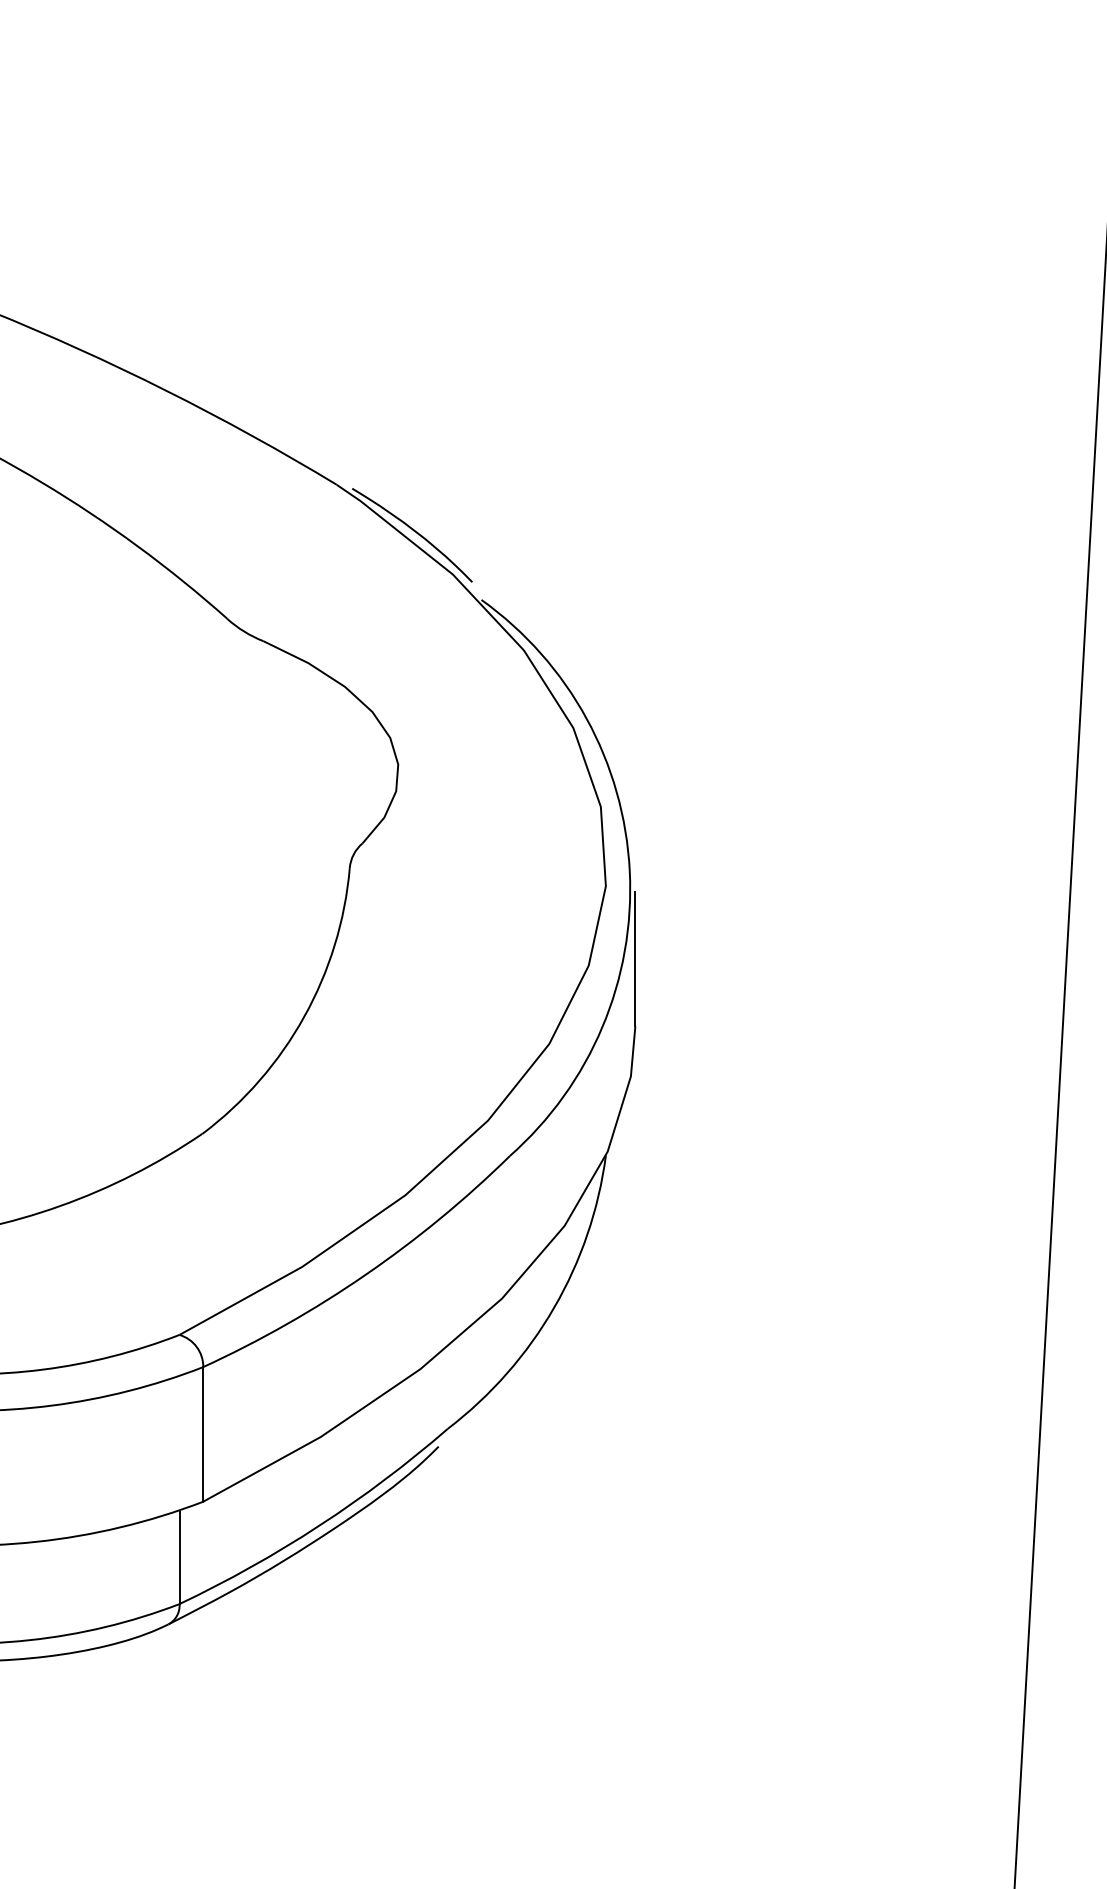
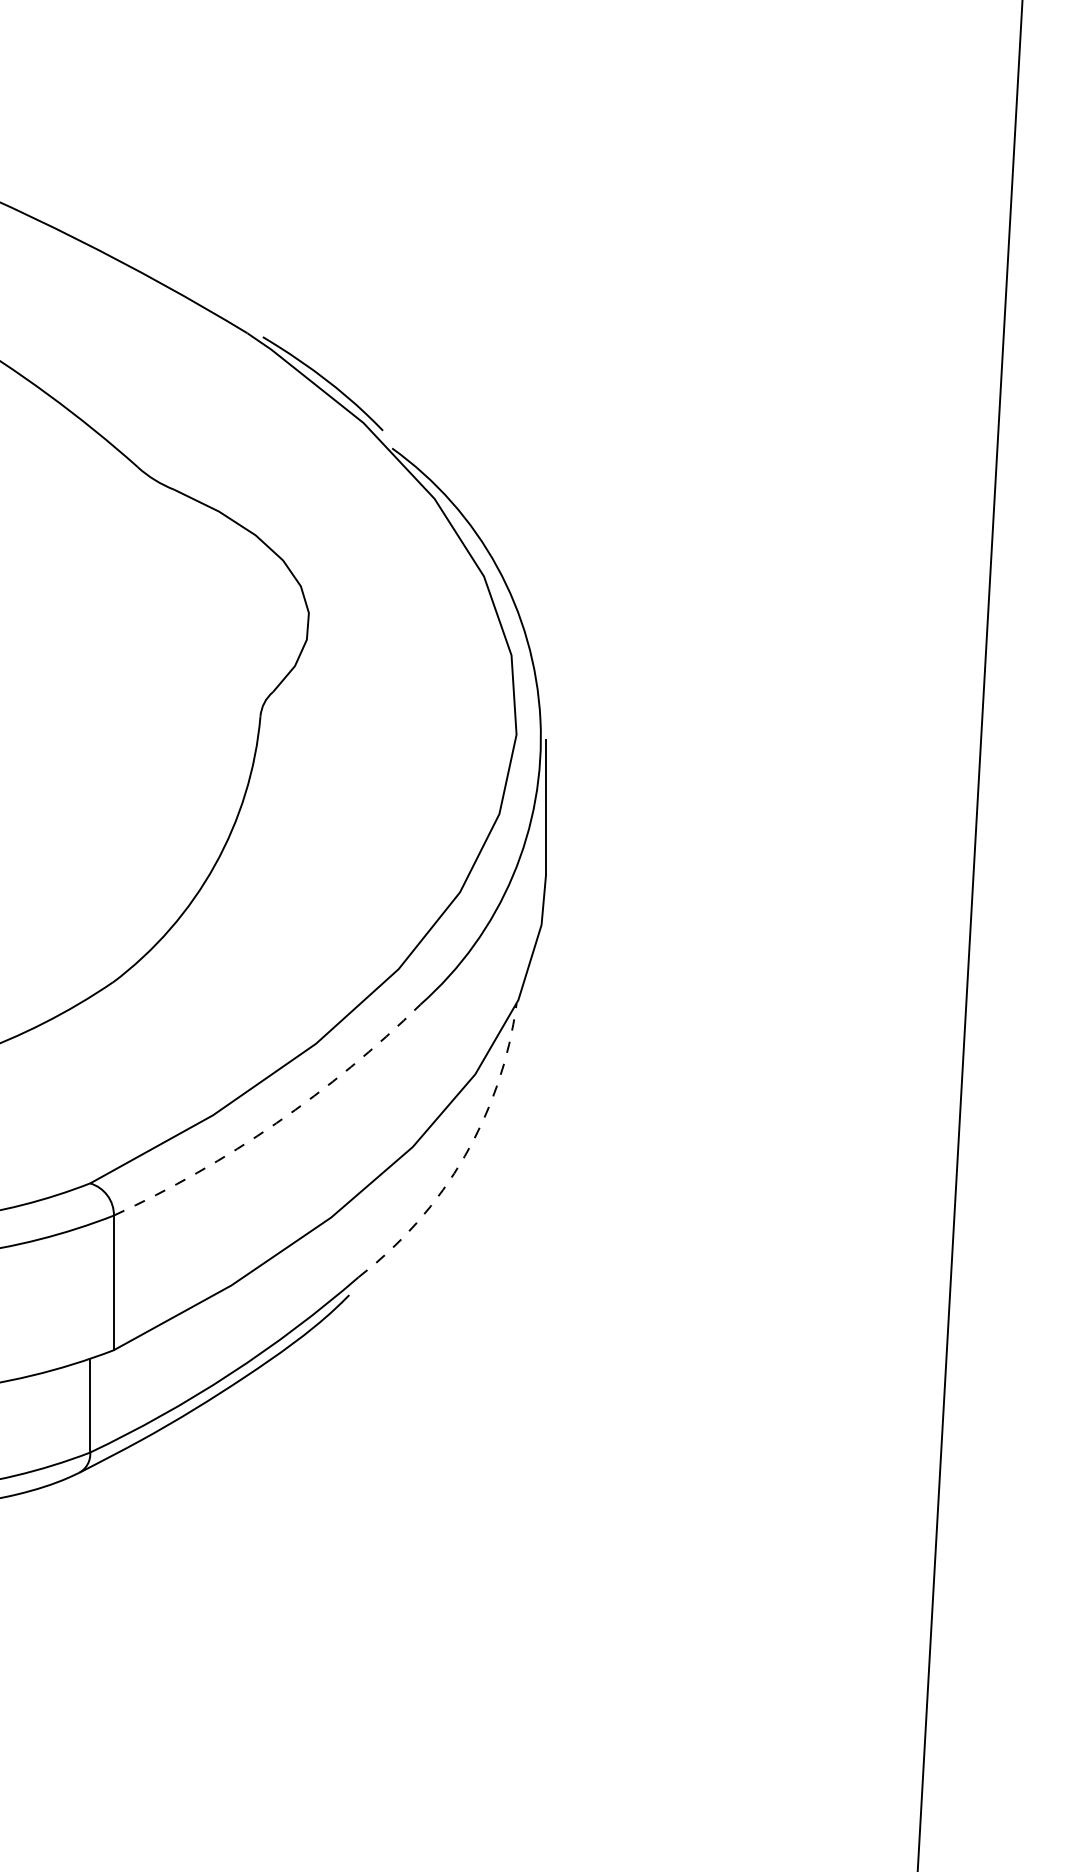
arc: (365, 1274) -> (276, 1122), solid -> dashed
arc: (554, 1307) -> (465, 1155), solid -> dashed

